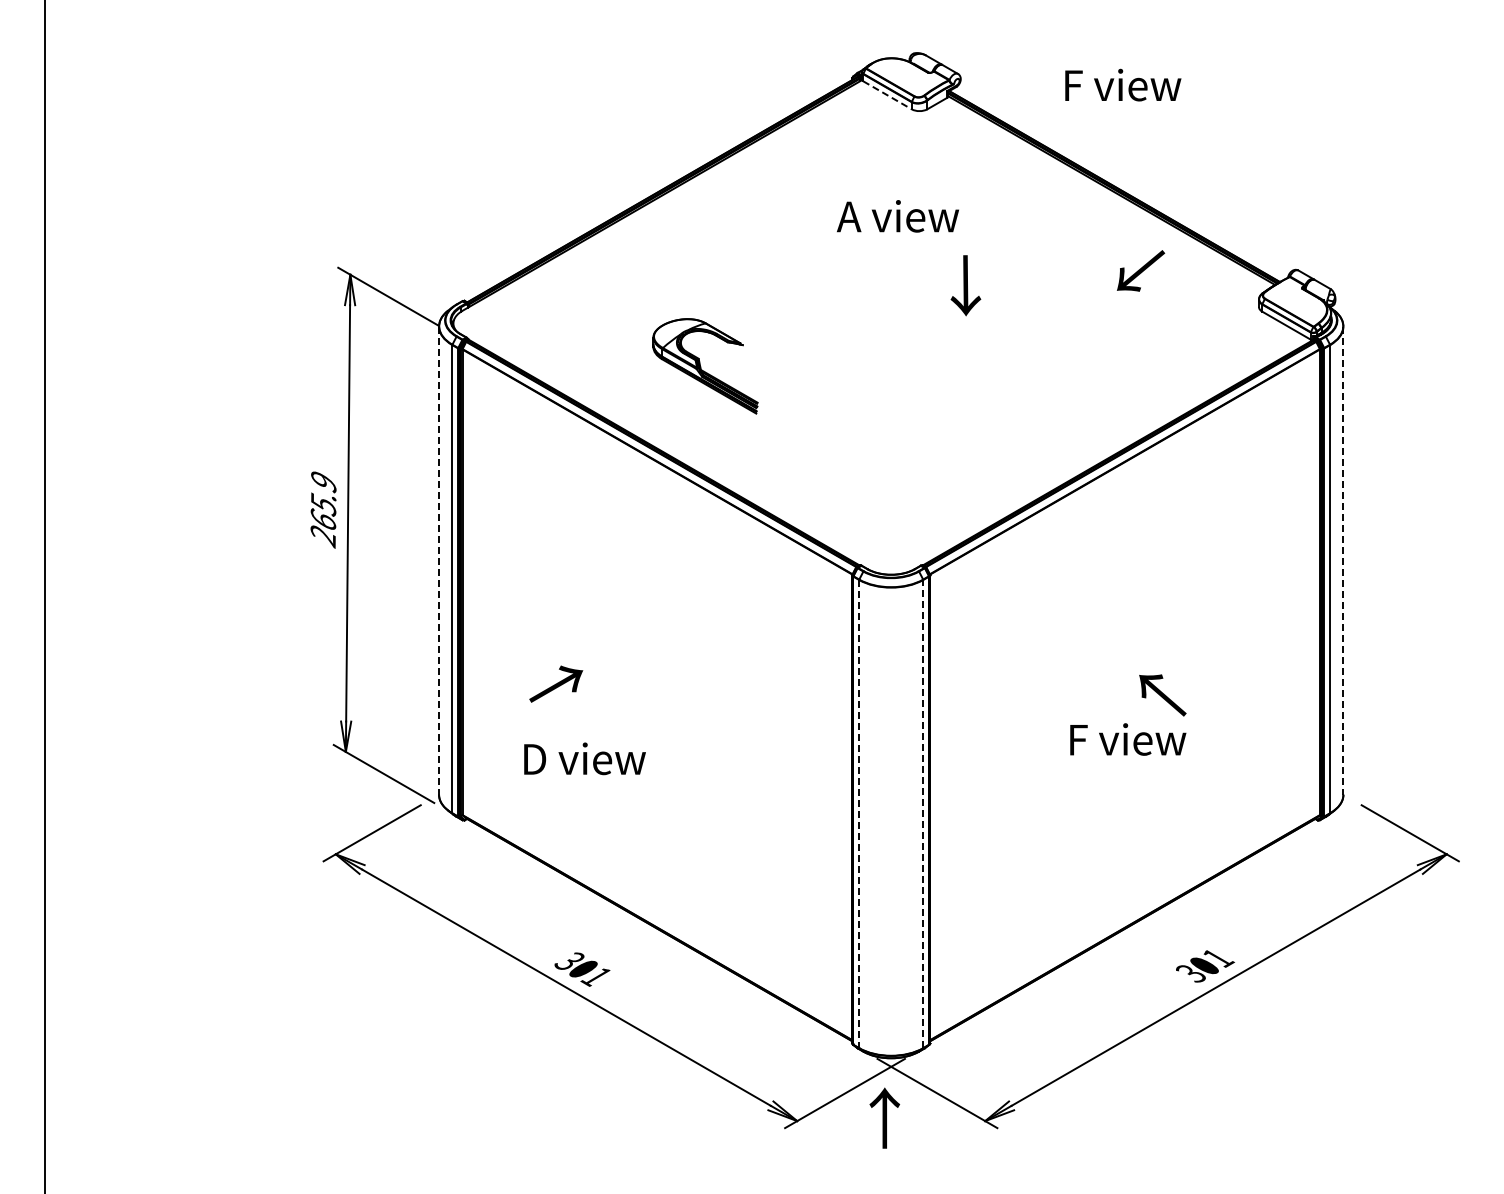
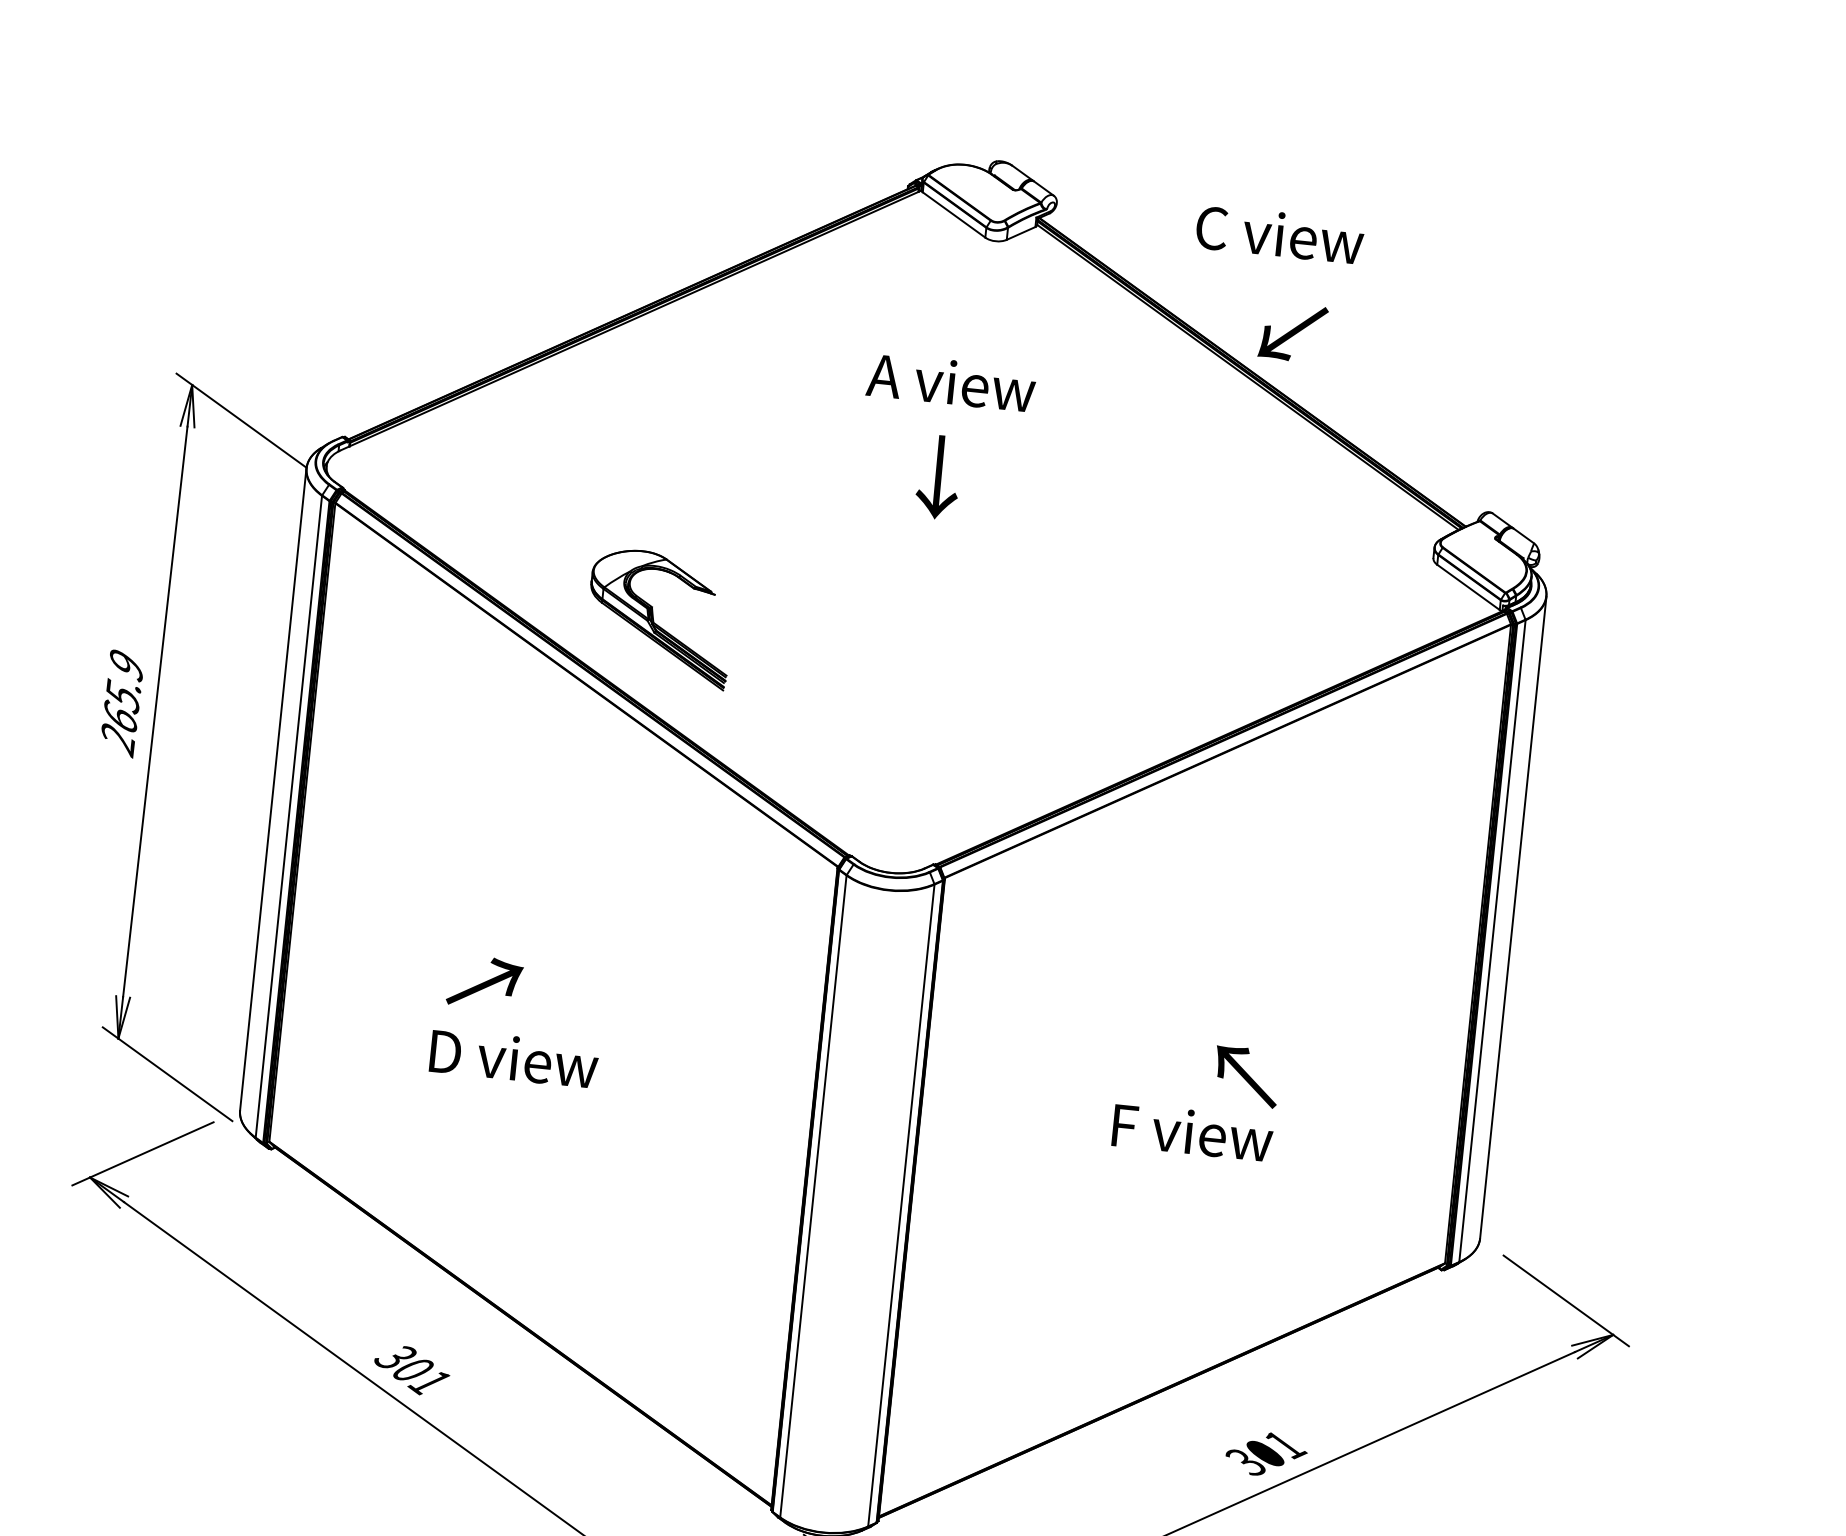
text: (1123, 84) -> (1279, 233), F view -> C view
line: (887, 95) -> (954, 215), dashed -> solid
text: (1141, 270) -> (1293, 332), moved
text: (965, 285) -> (938, 476), moved
part: (705, 366) -> (660, 618), moved
line: (439, 561) -> (273, 790), dashed -> solid
line: (1343, 561) -> (1513, 918), dashed -> solid
text: (556, 683) -> (485, 981), moved
text: (584, 758) -> (513, 1058), moved
line: (923, 813) -> (901, 1204), dashed -> solid
line: (859, 814) -> (813, 1197), dashed -> solid

